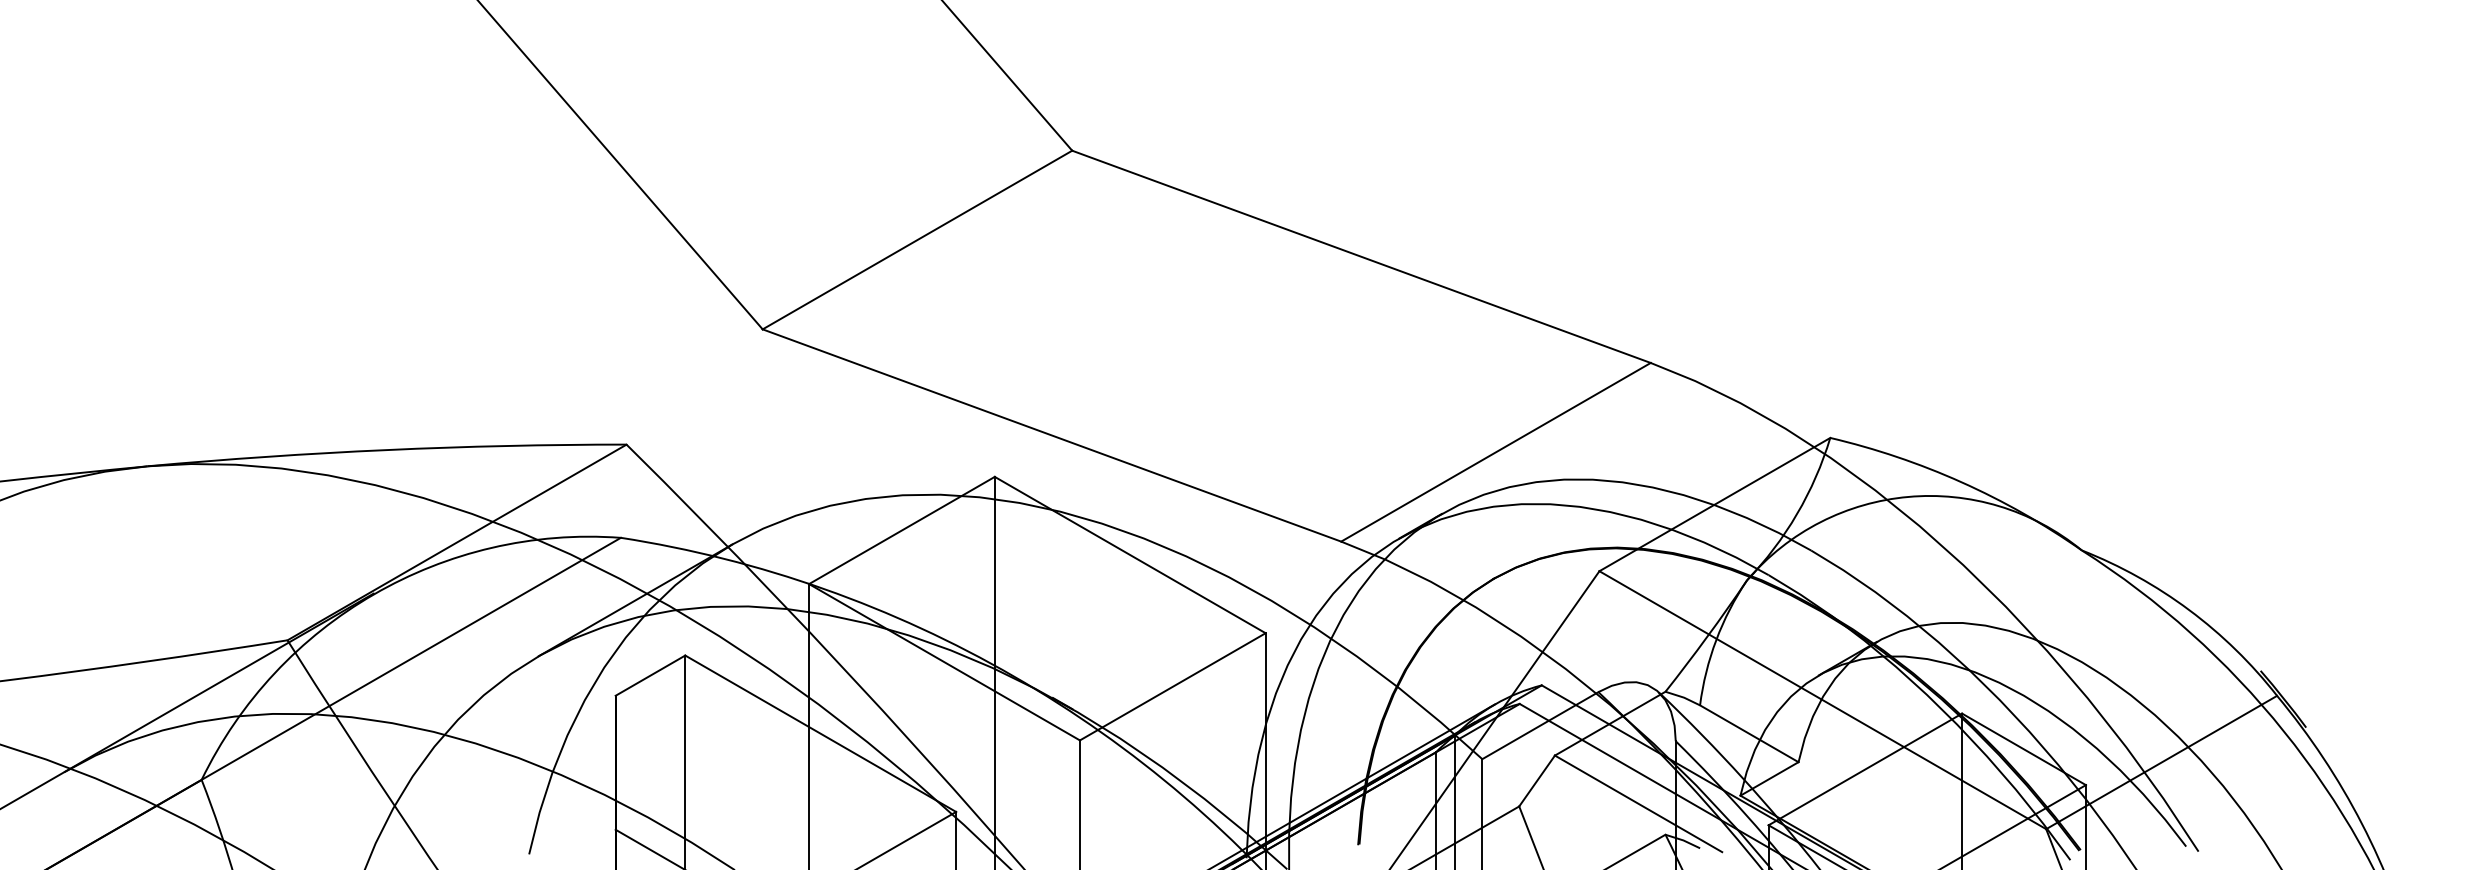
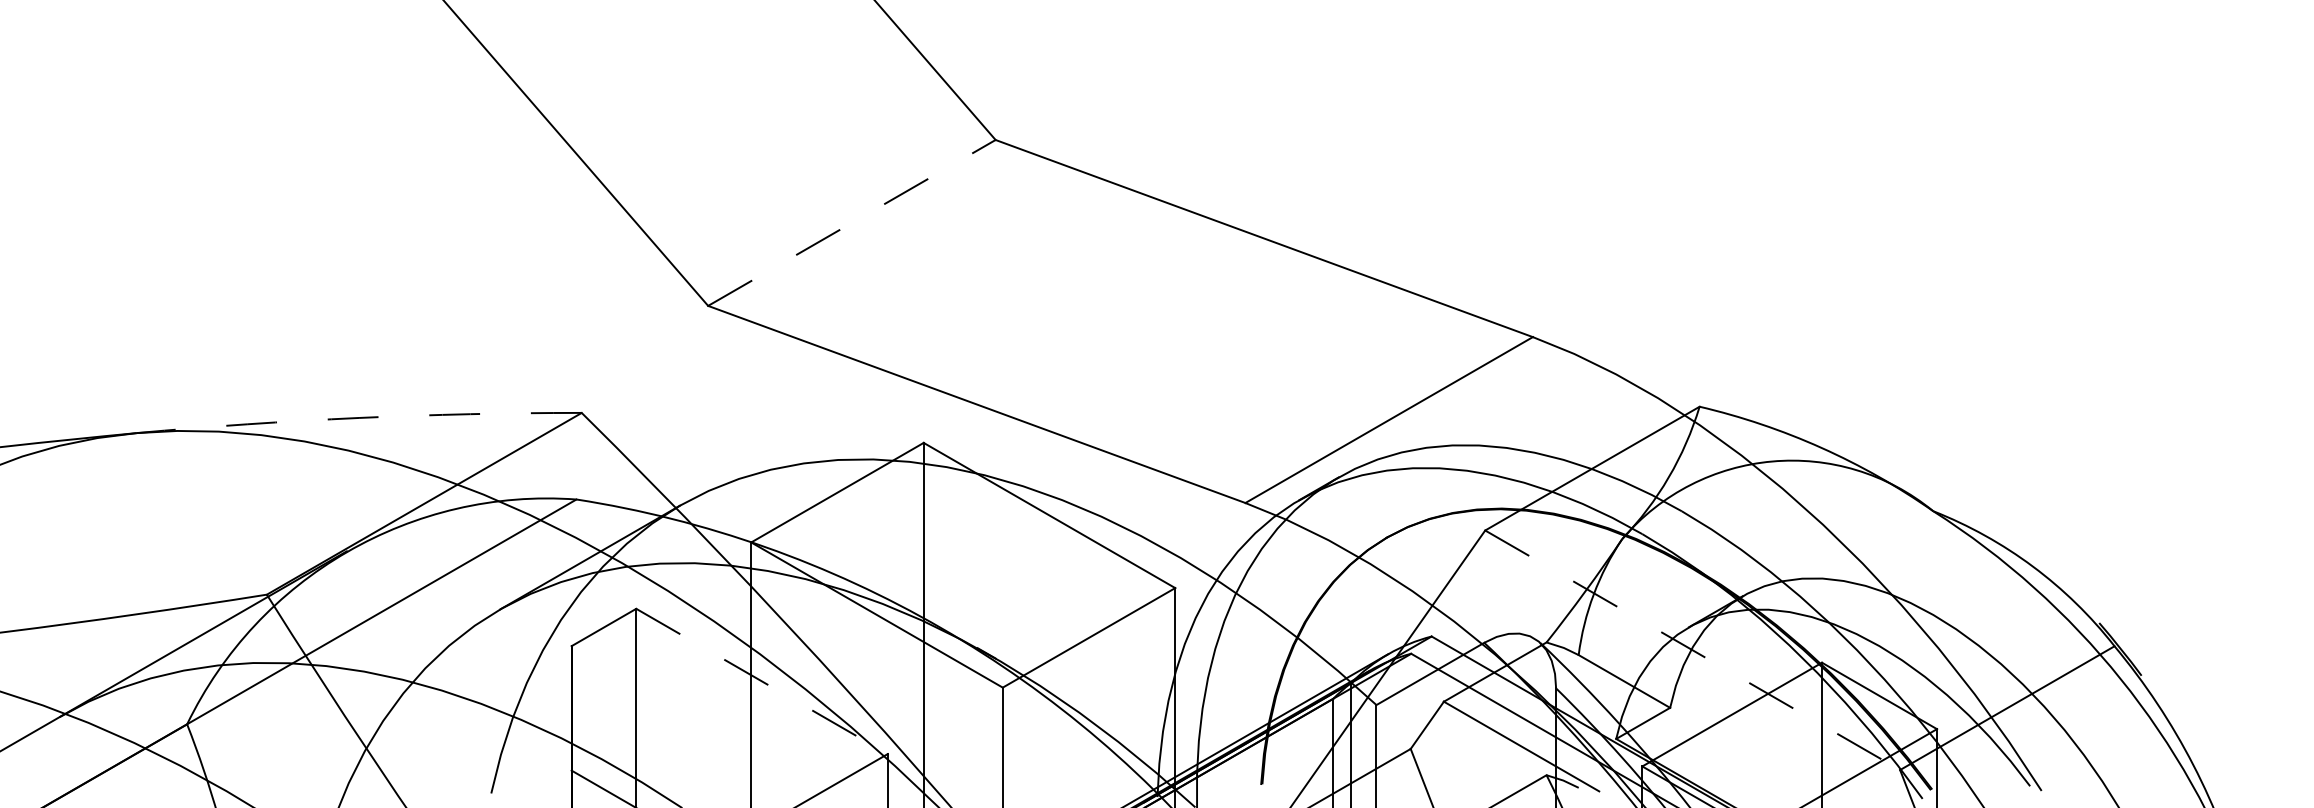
line: (917, 239) -> (851, 222), solid -> dashed
arc: (387, 449) -> (359, 417), solid -> dashed
line: (1822, 700) -> (1692, 650), solid -> dashed
line: (821, 733) -> (762, 681), solid -> dashed

